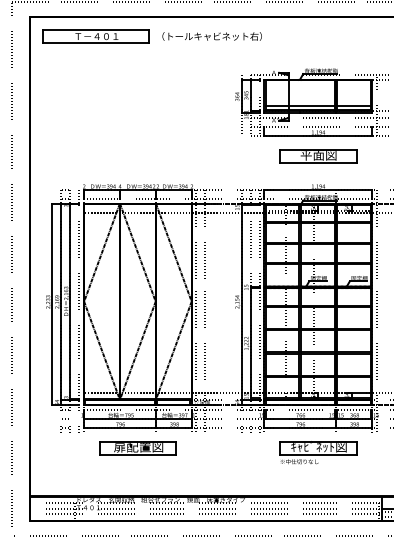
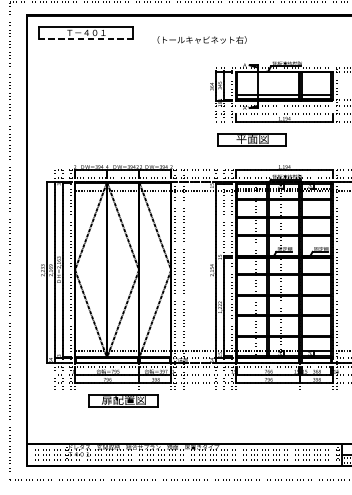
text: (211, 36) -> (201, 40), moved
line: (96, 43) -> (86, 39), solid -> dashed
part: (318, 156) -> (252, 140), moved
part: (318, 452) -> (284, 404), removed

